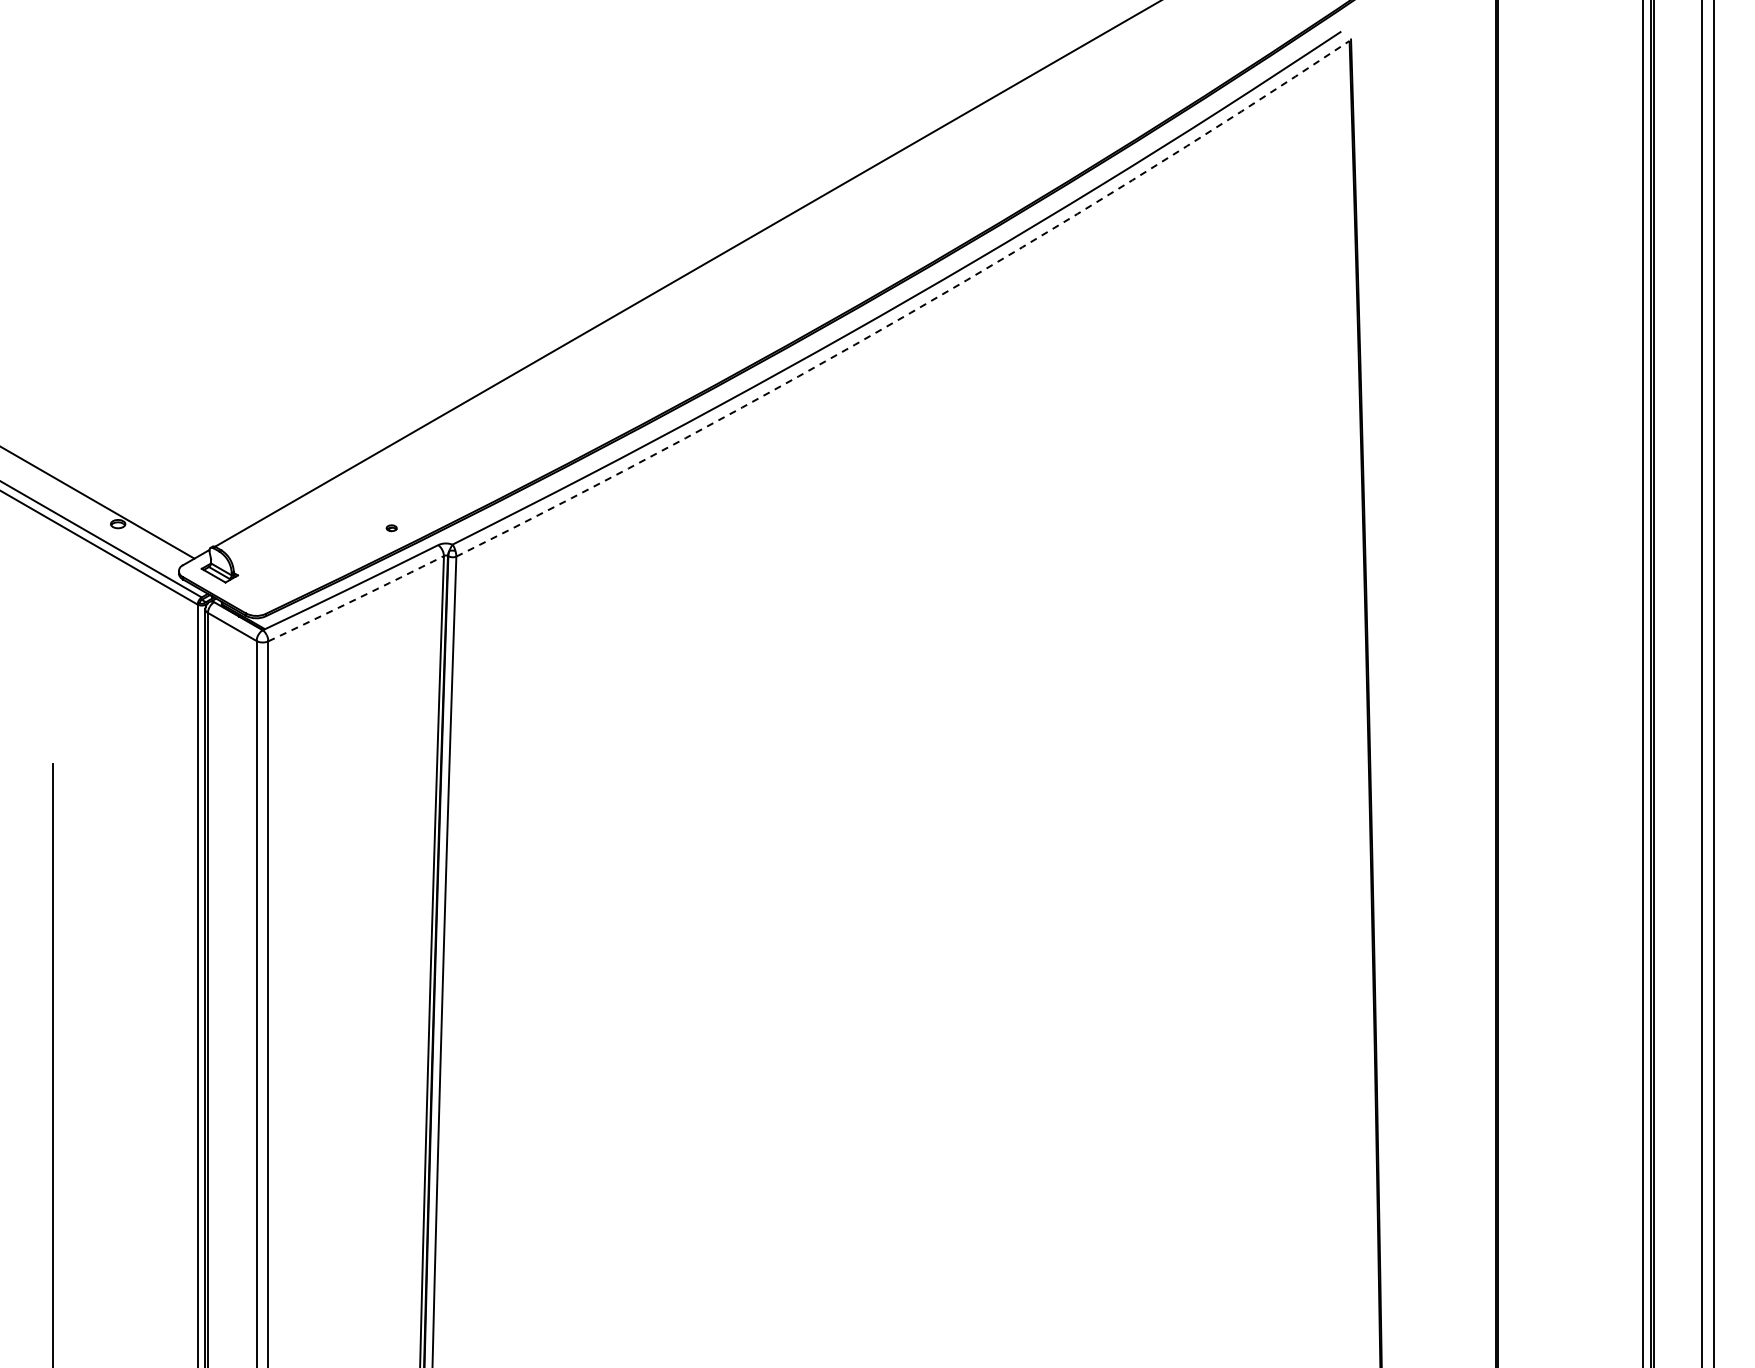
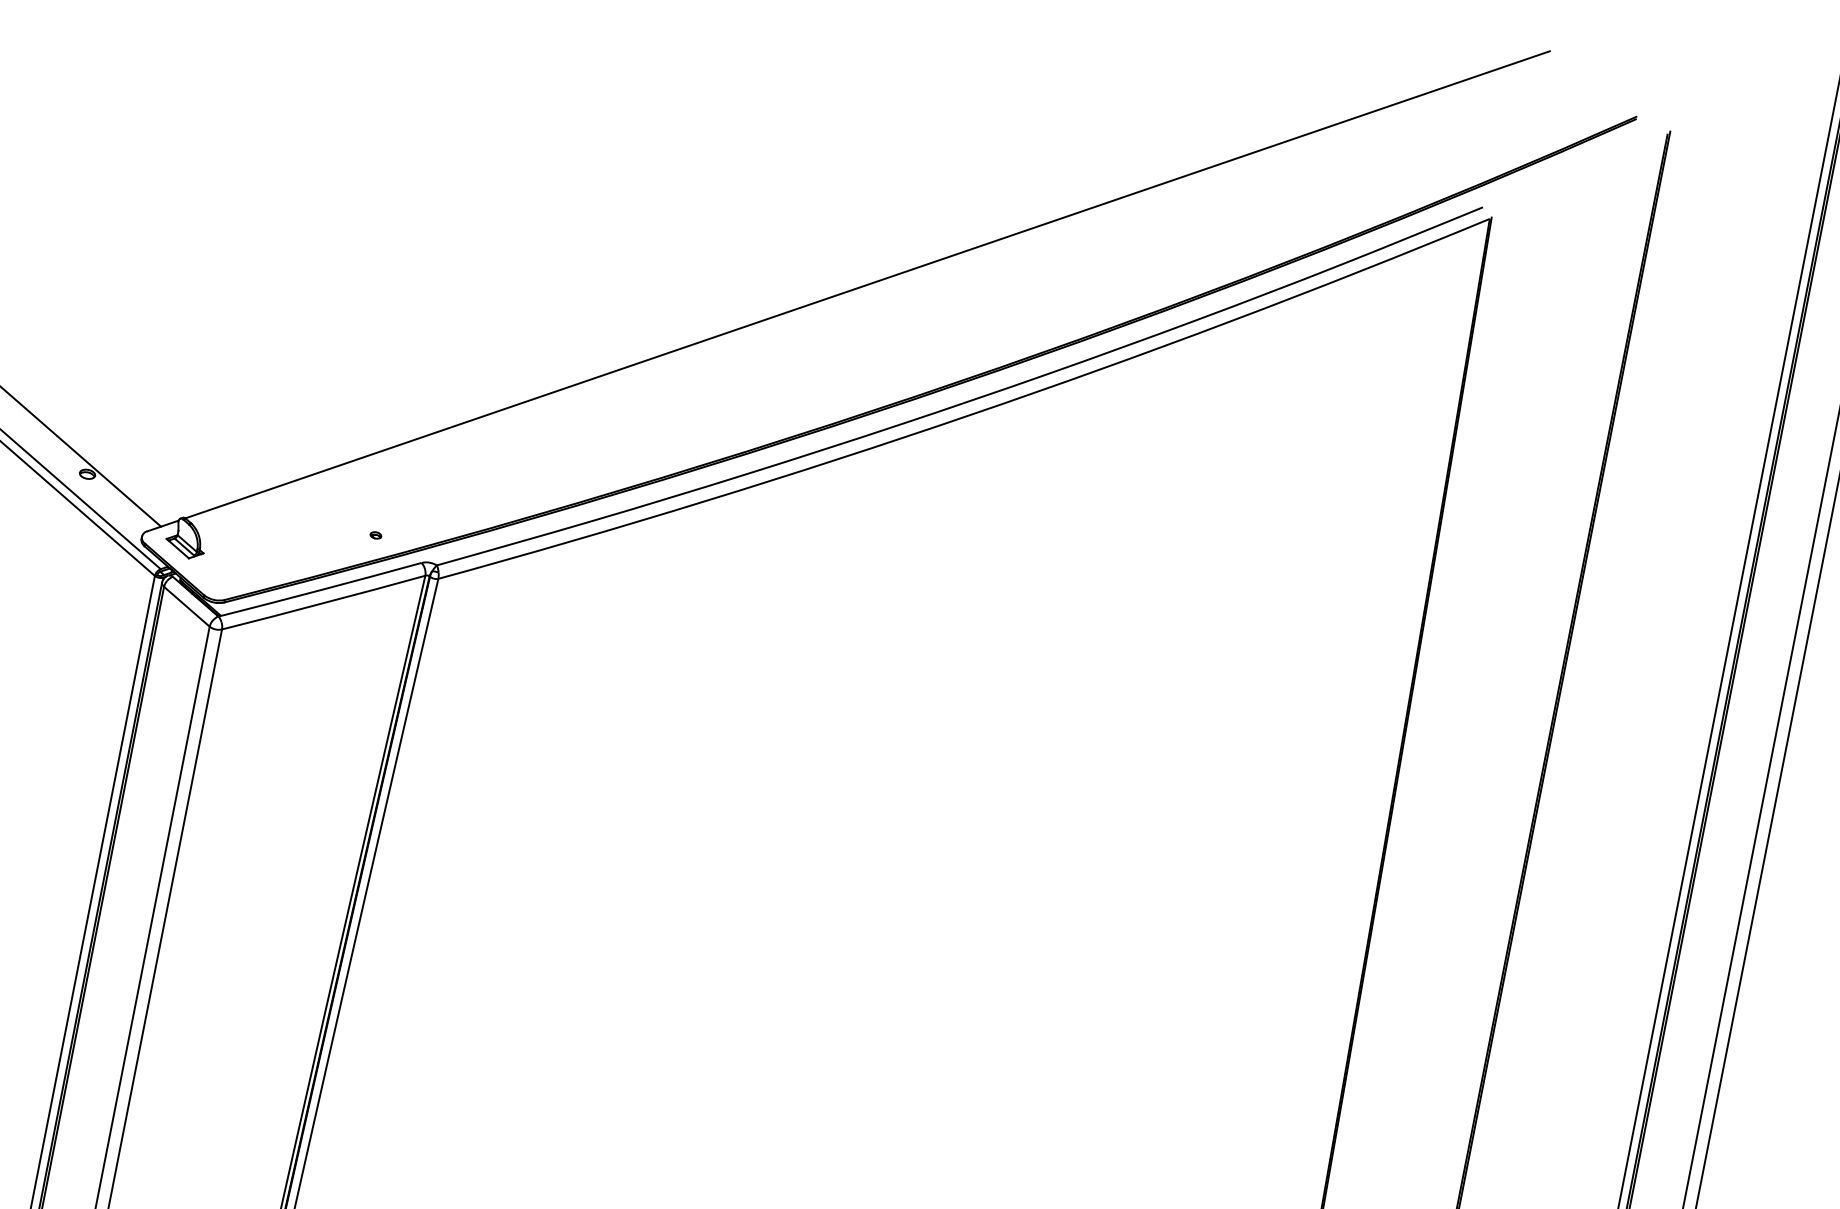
arc: (911, 312) -> (970, 415), dashed -> solid
arc: (356, 599) -> (323, 603), dashed -> solid

